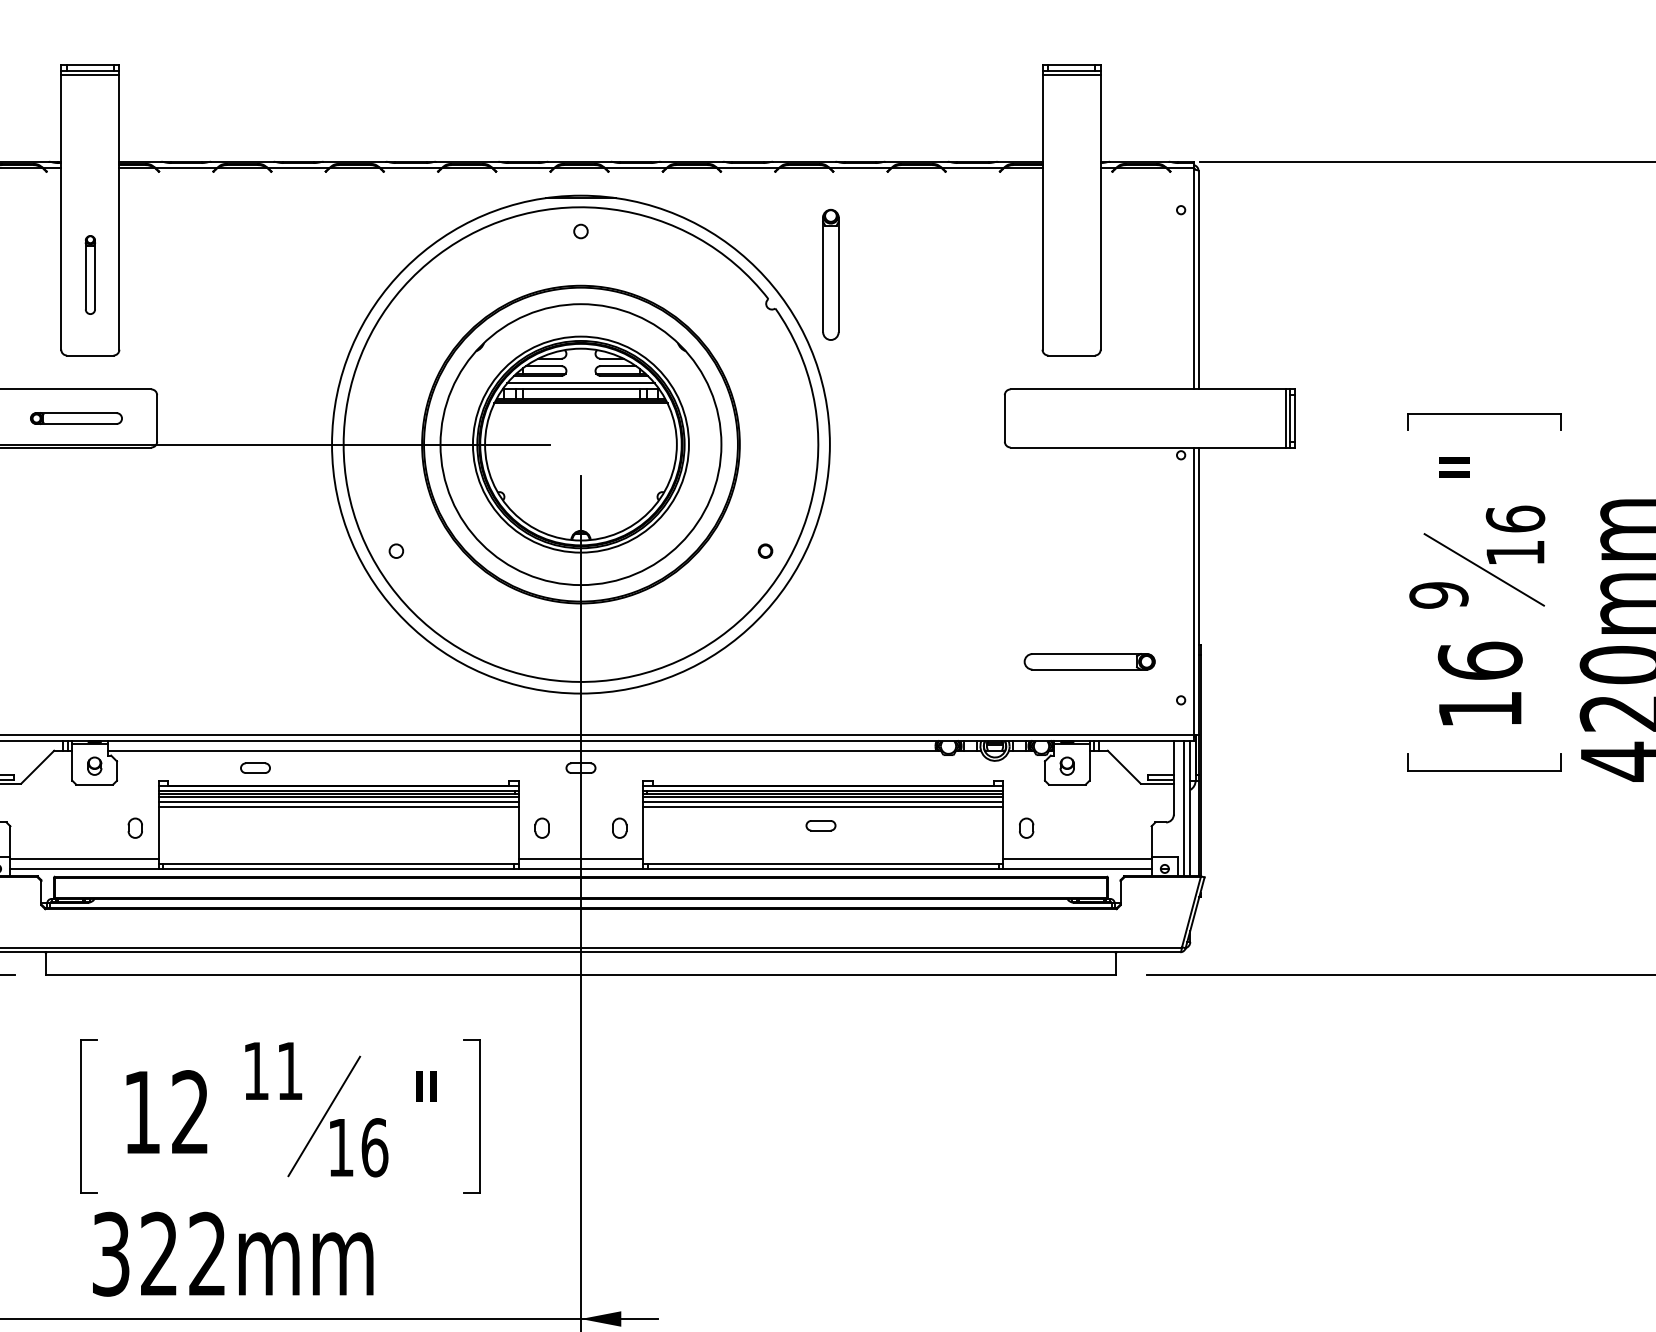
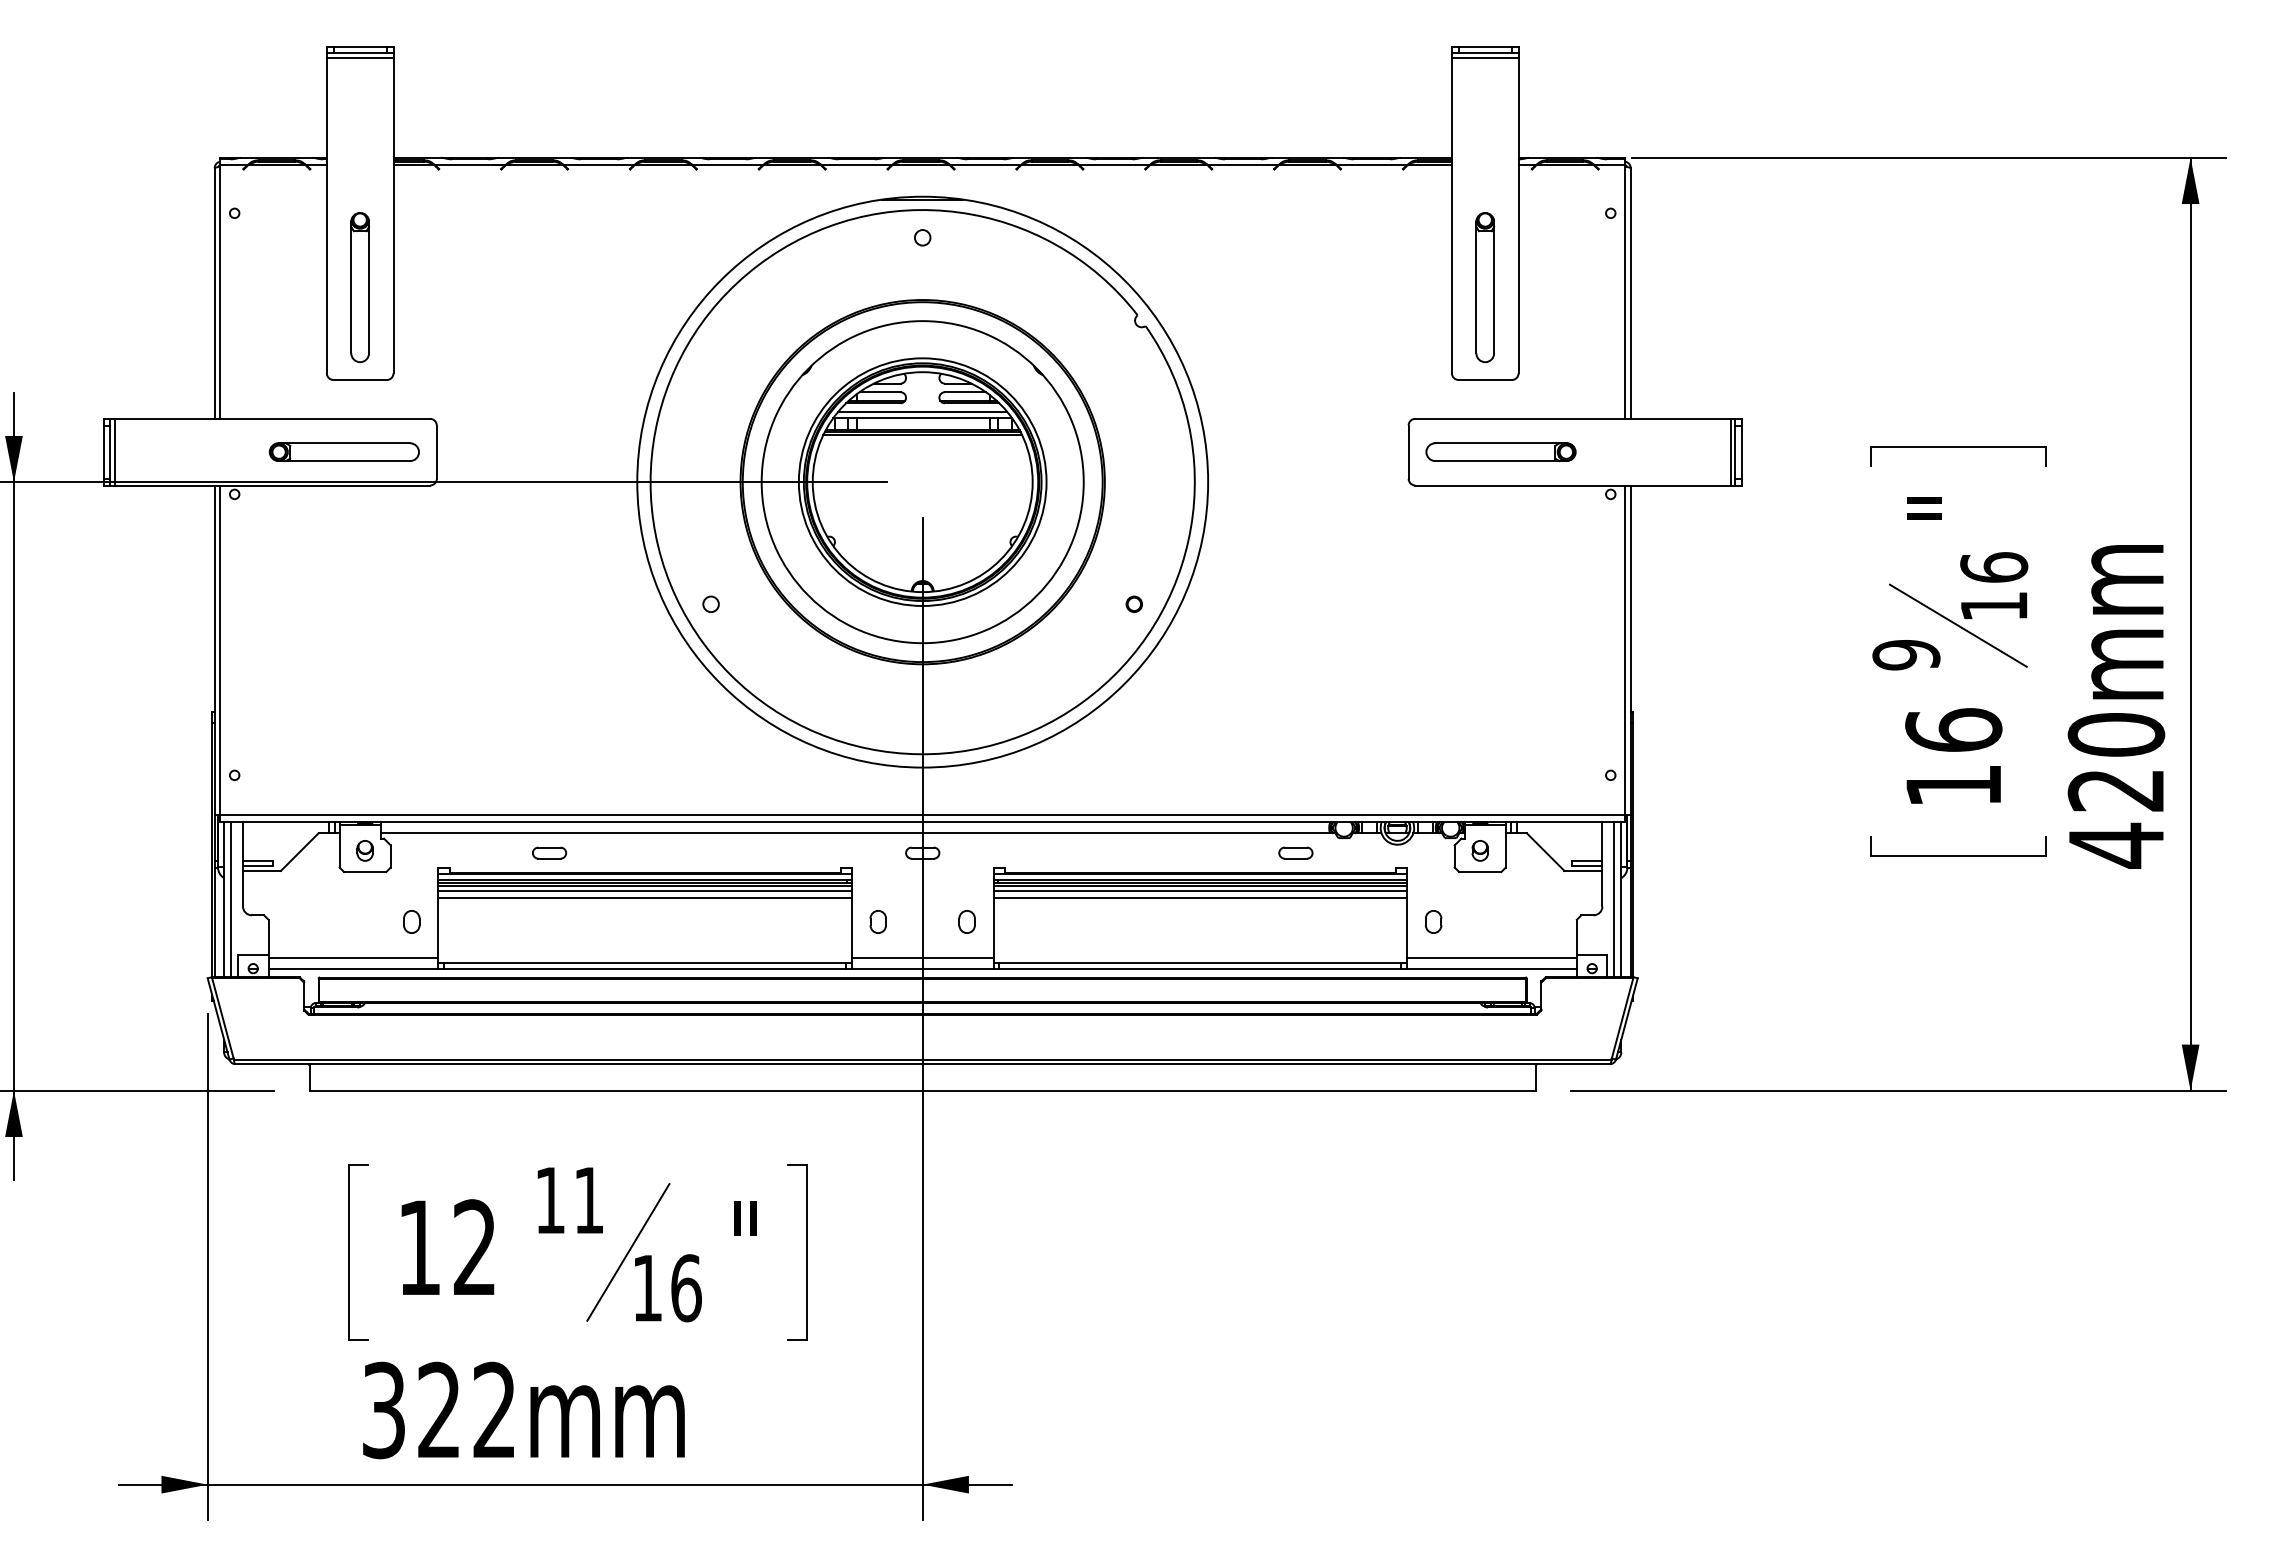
part: (90, 274) -> (360, 287), size x1.67
part: (831, 274) -> (1485, 287), moved
part: (75, 418) -> (343, 452), size x1.43
part: (1089, 662) -> (1500, 452), moved
part: (820, 825) -> (1295, 852), moved

